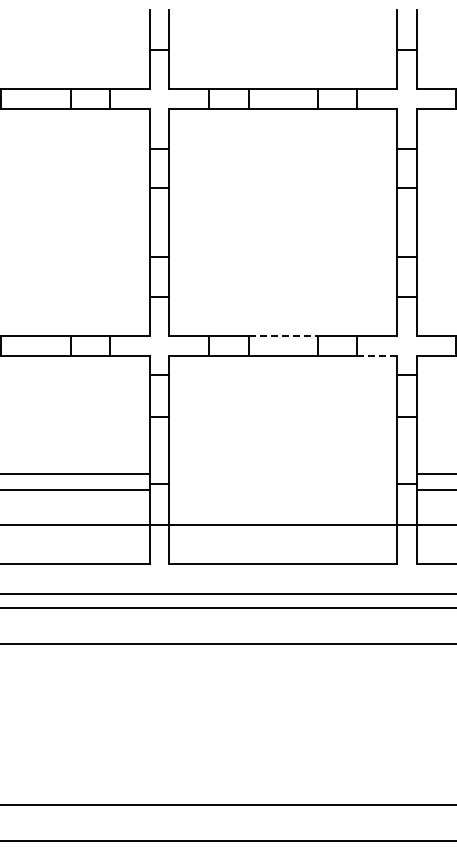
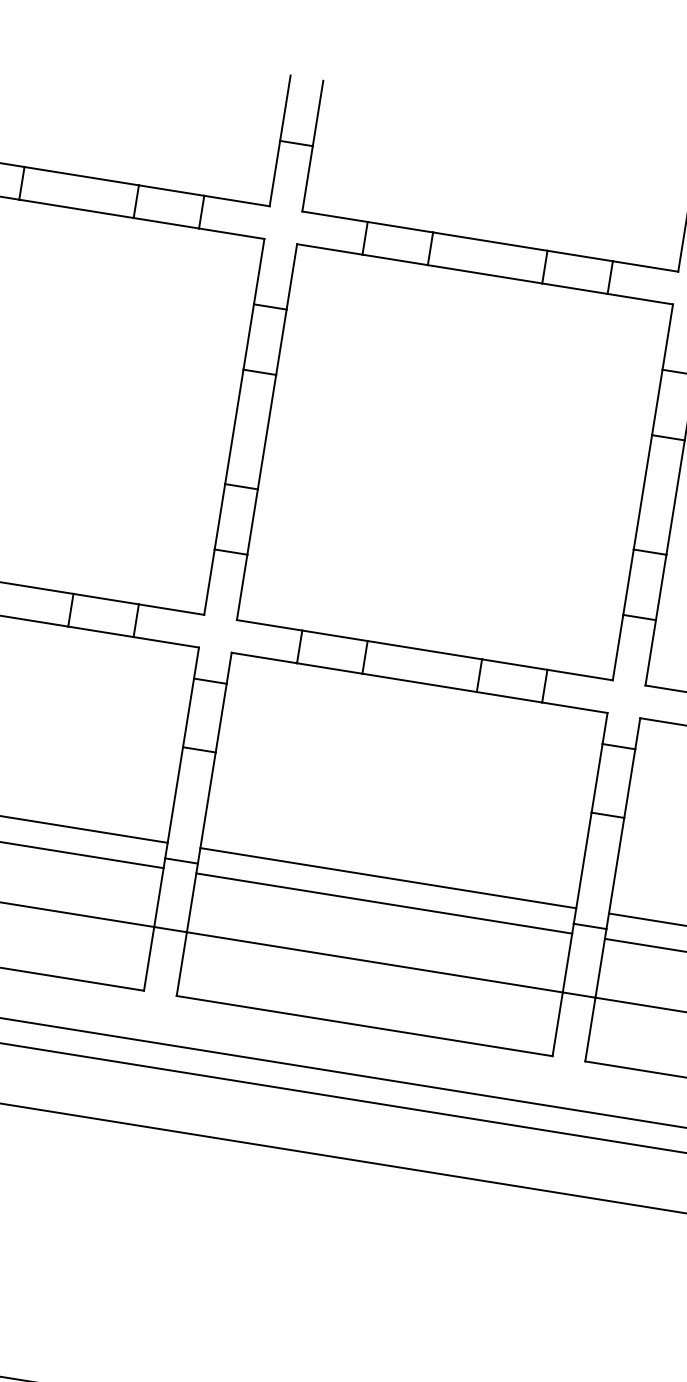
line: (283, 336) -> (425, 650), dashed -> solid
line: (377, 356) -> (575, 708), dashed -> solid
line: (282, 474) -> (387, 878), added
line: (282, 489) -> (383, 902), added

